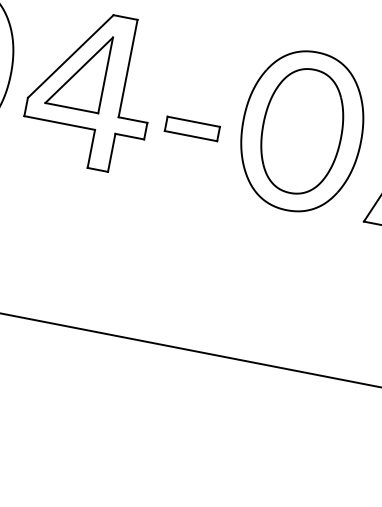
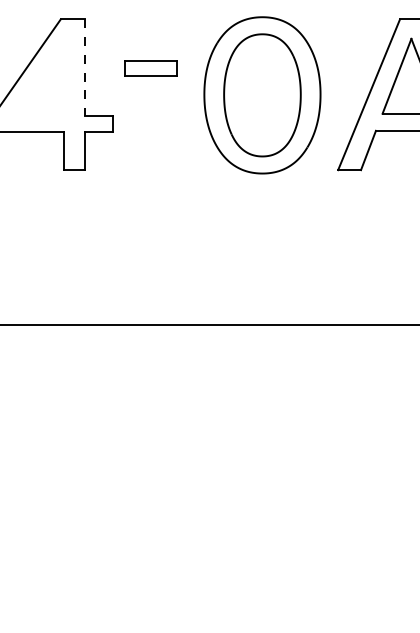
part: (78, 69) -> (37, 77), removed
line: (127, 69) -> (84, 68), solid -> dashed
part: (191, 128) -> (150, 68), moved

